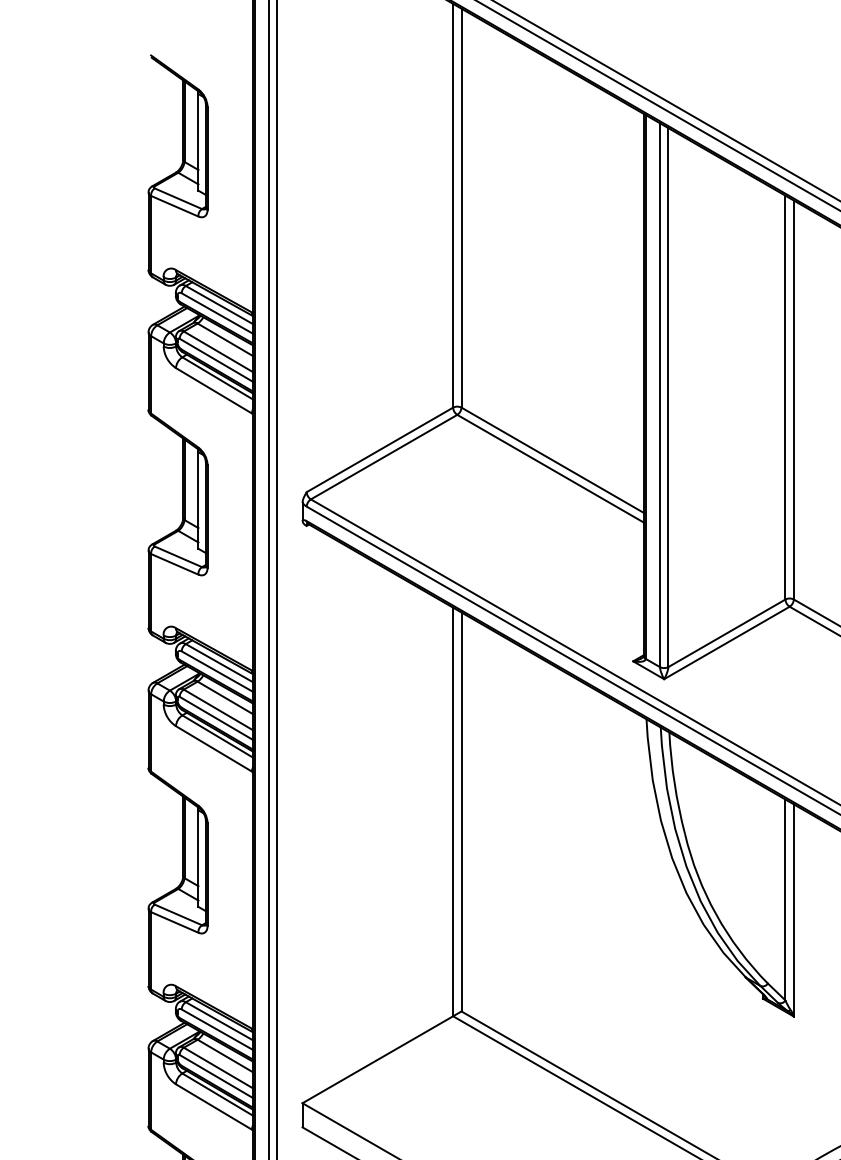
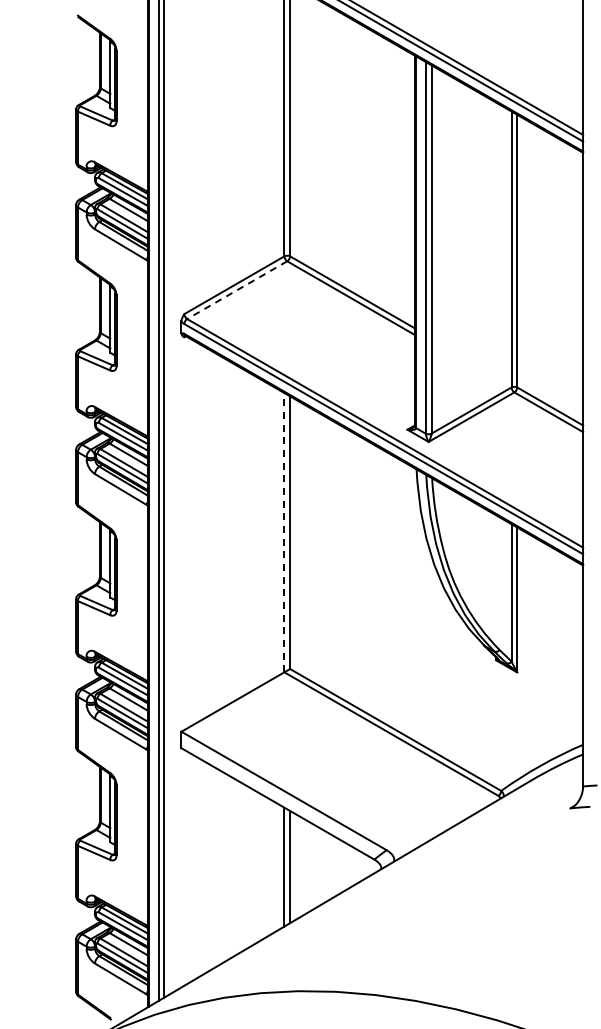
line: (384, 457) -> (237, 290), solid -> dashed
line: (453, 811) -> (284, 532), solid -> dashed

